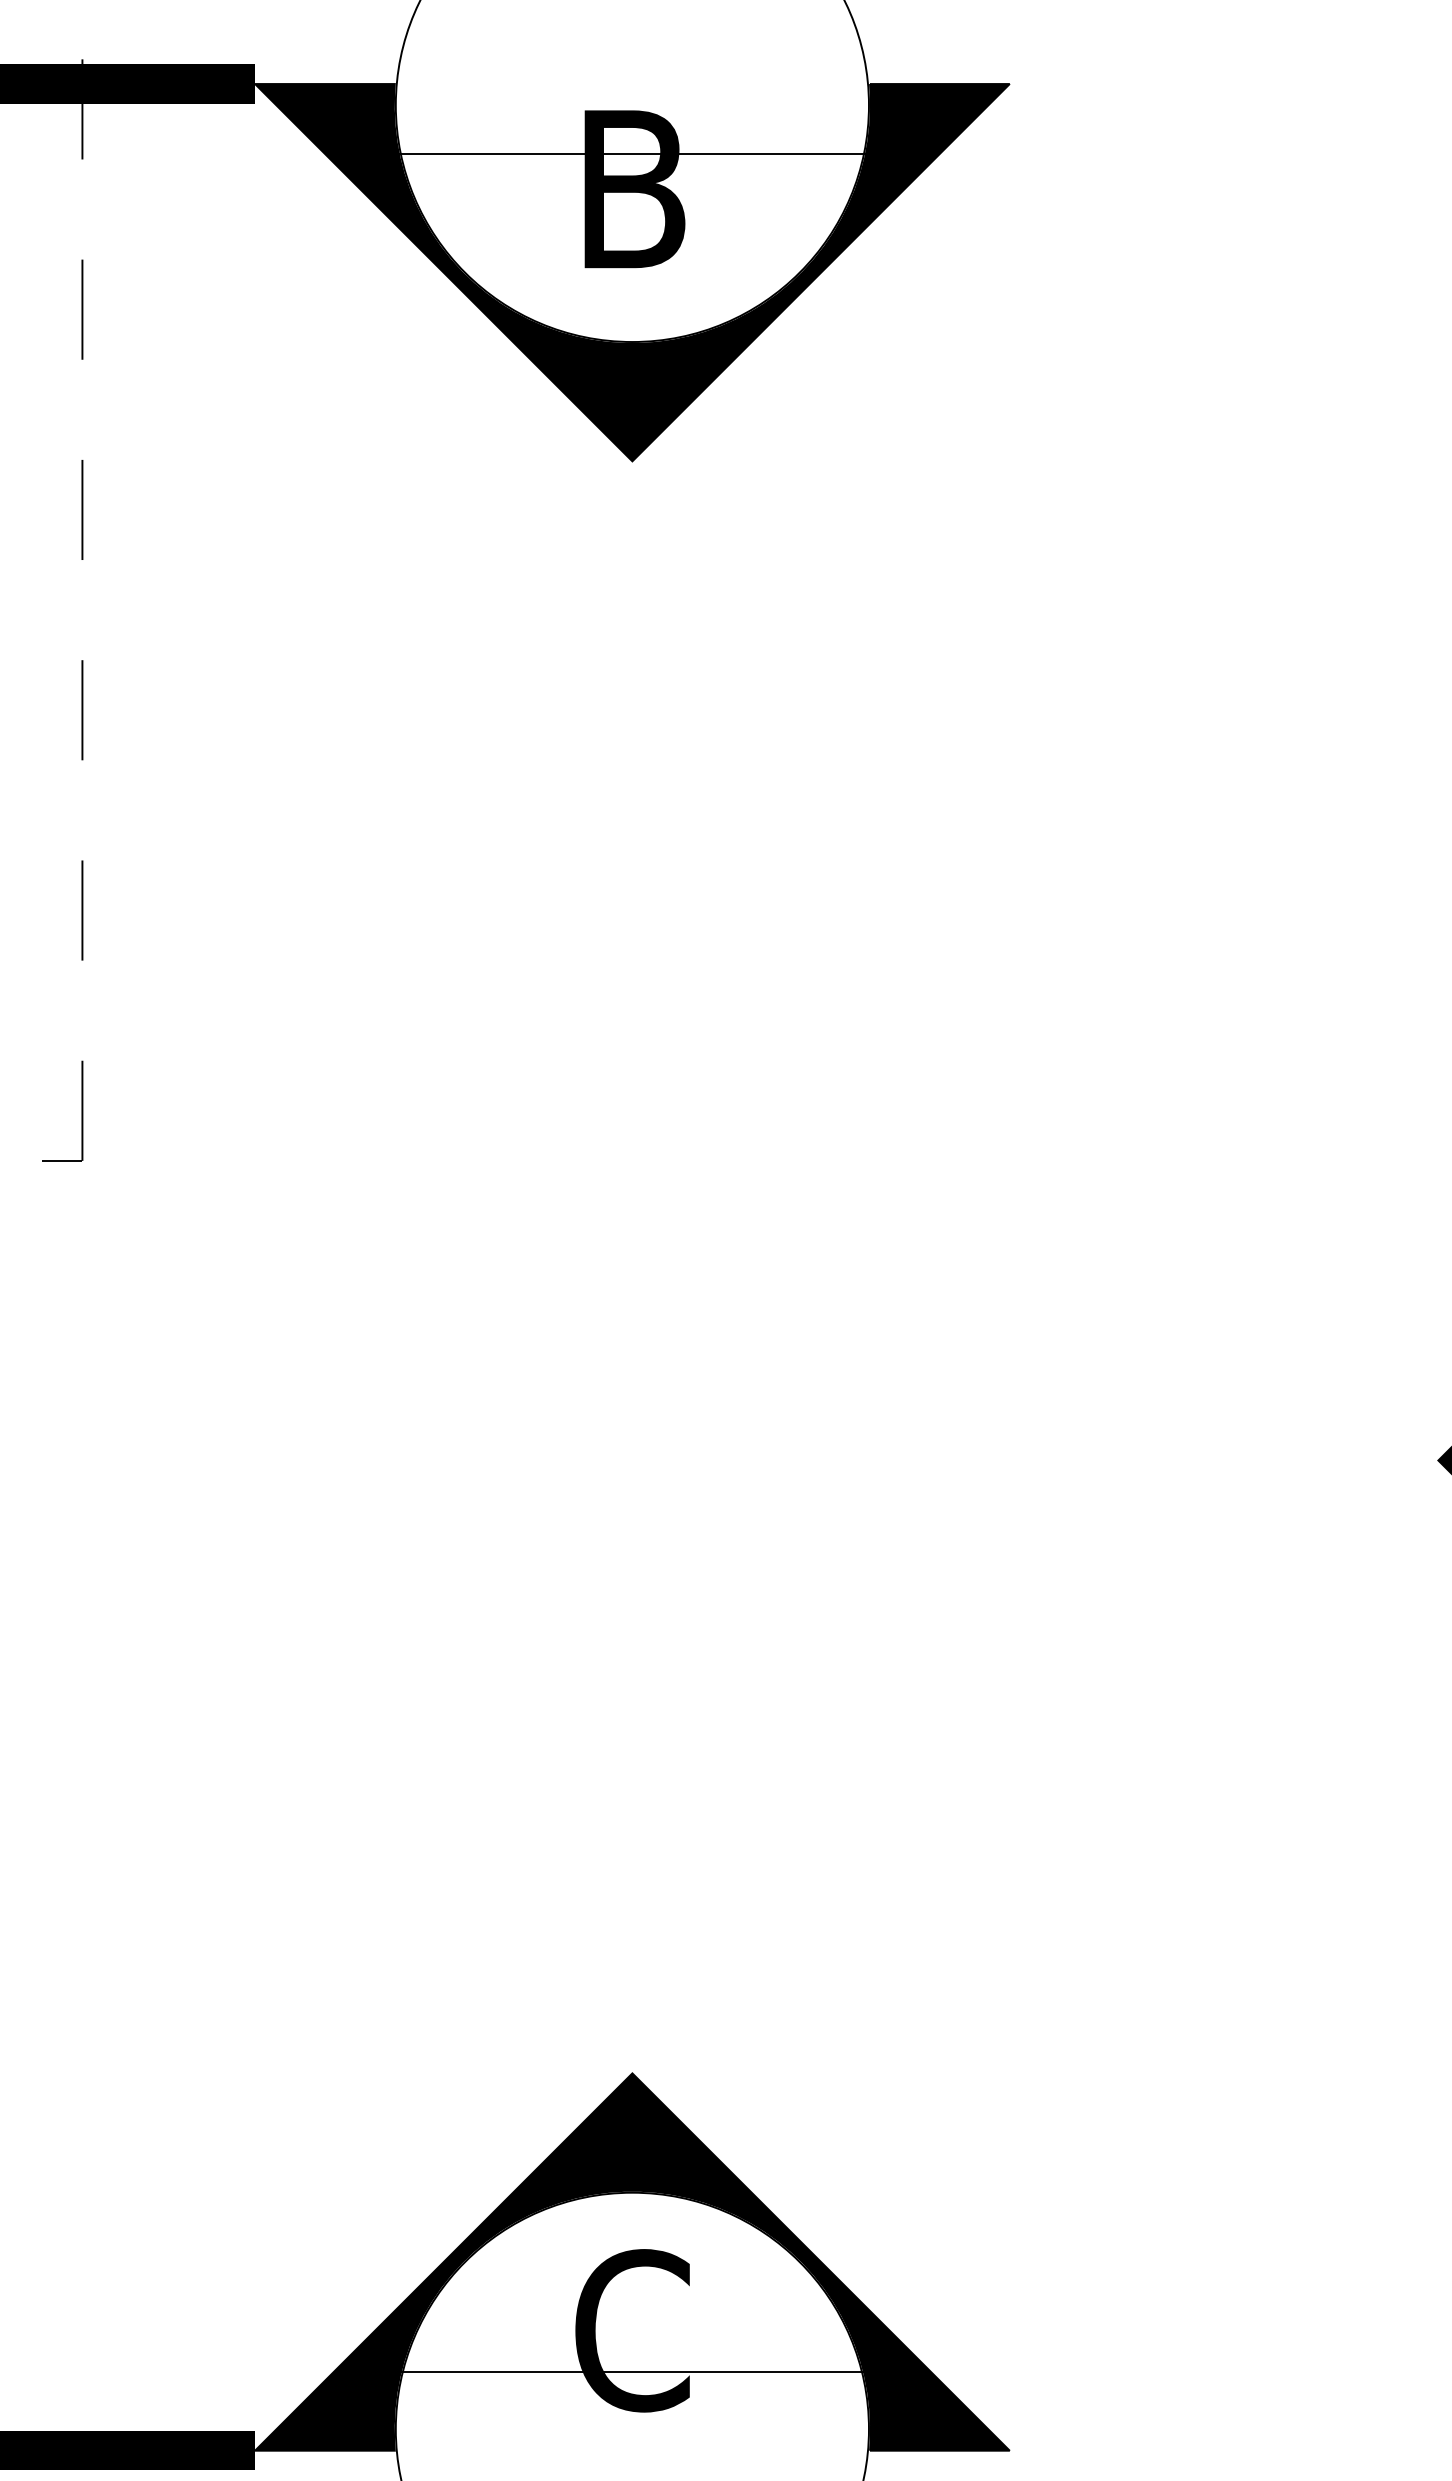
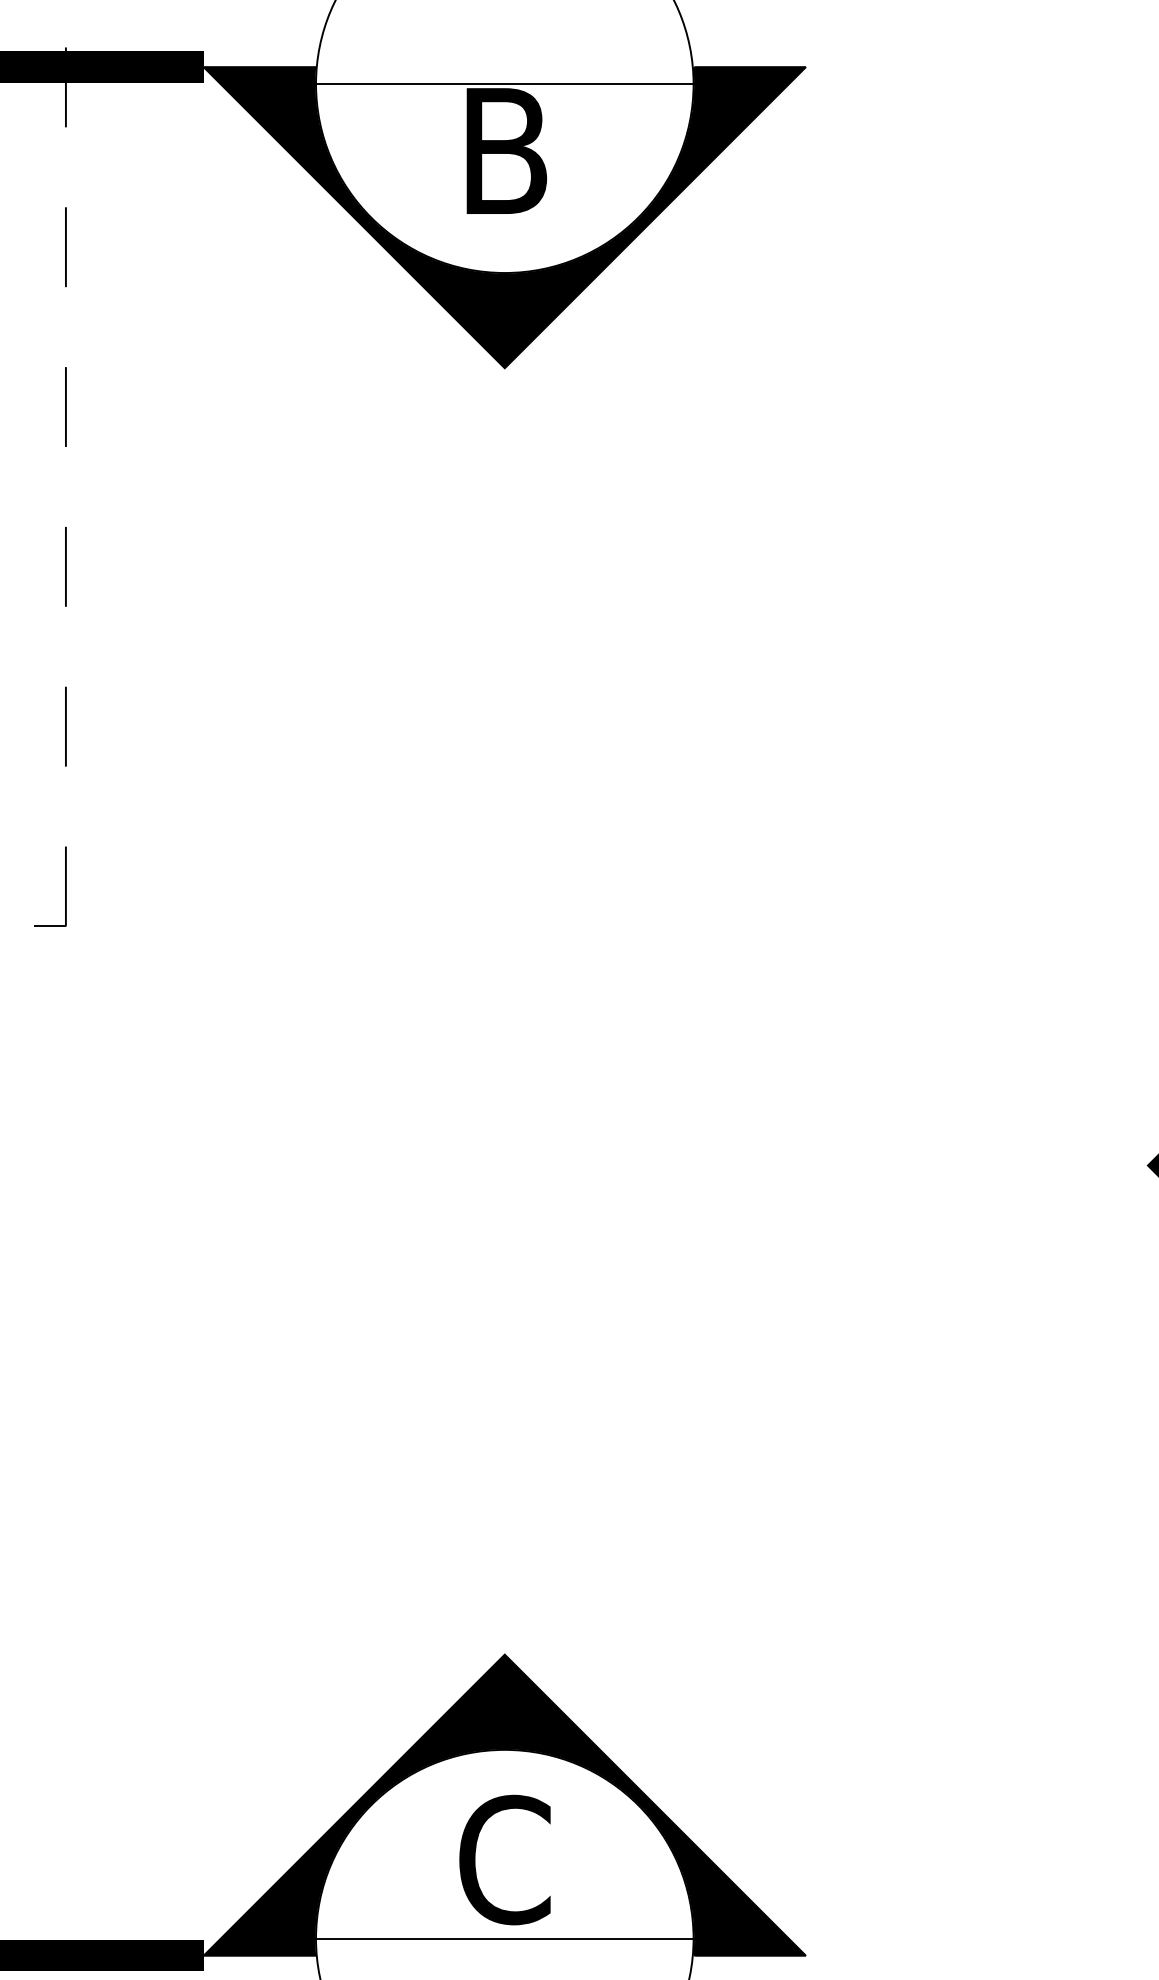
line: (631, 154) -> (504, 84), moved
line: (631, 2372) -> (504, 1938), moved

